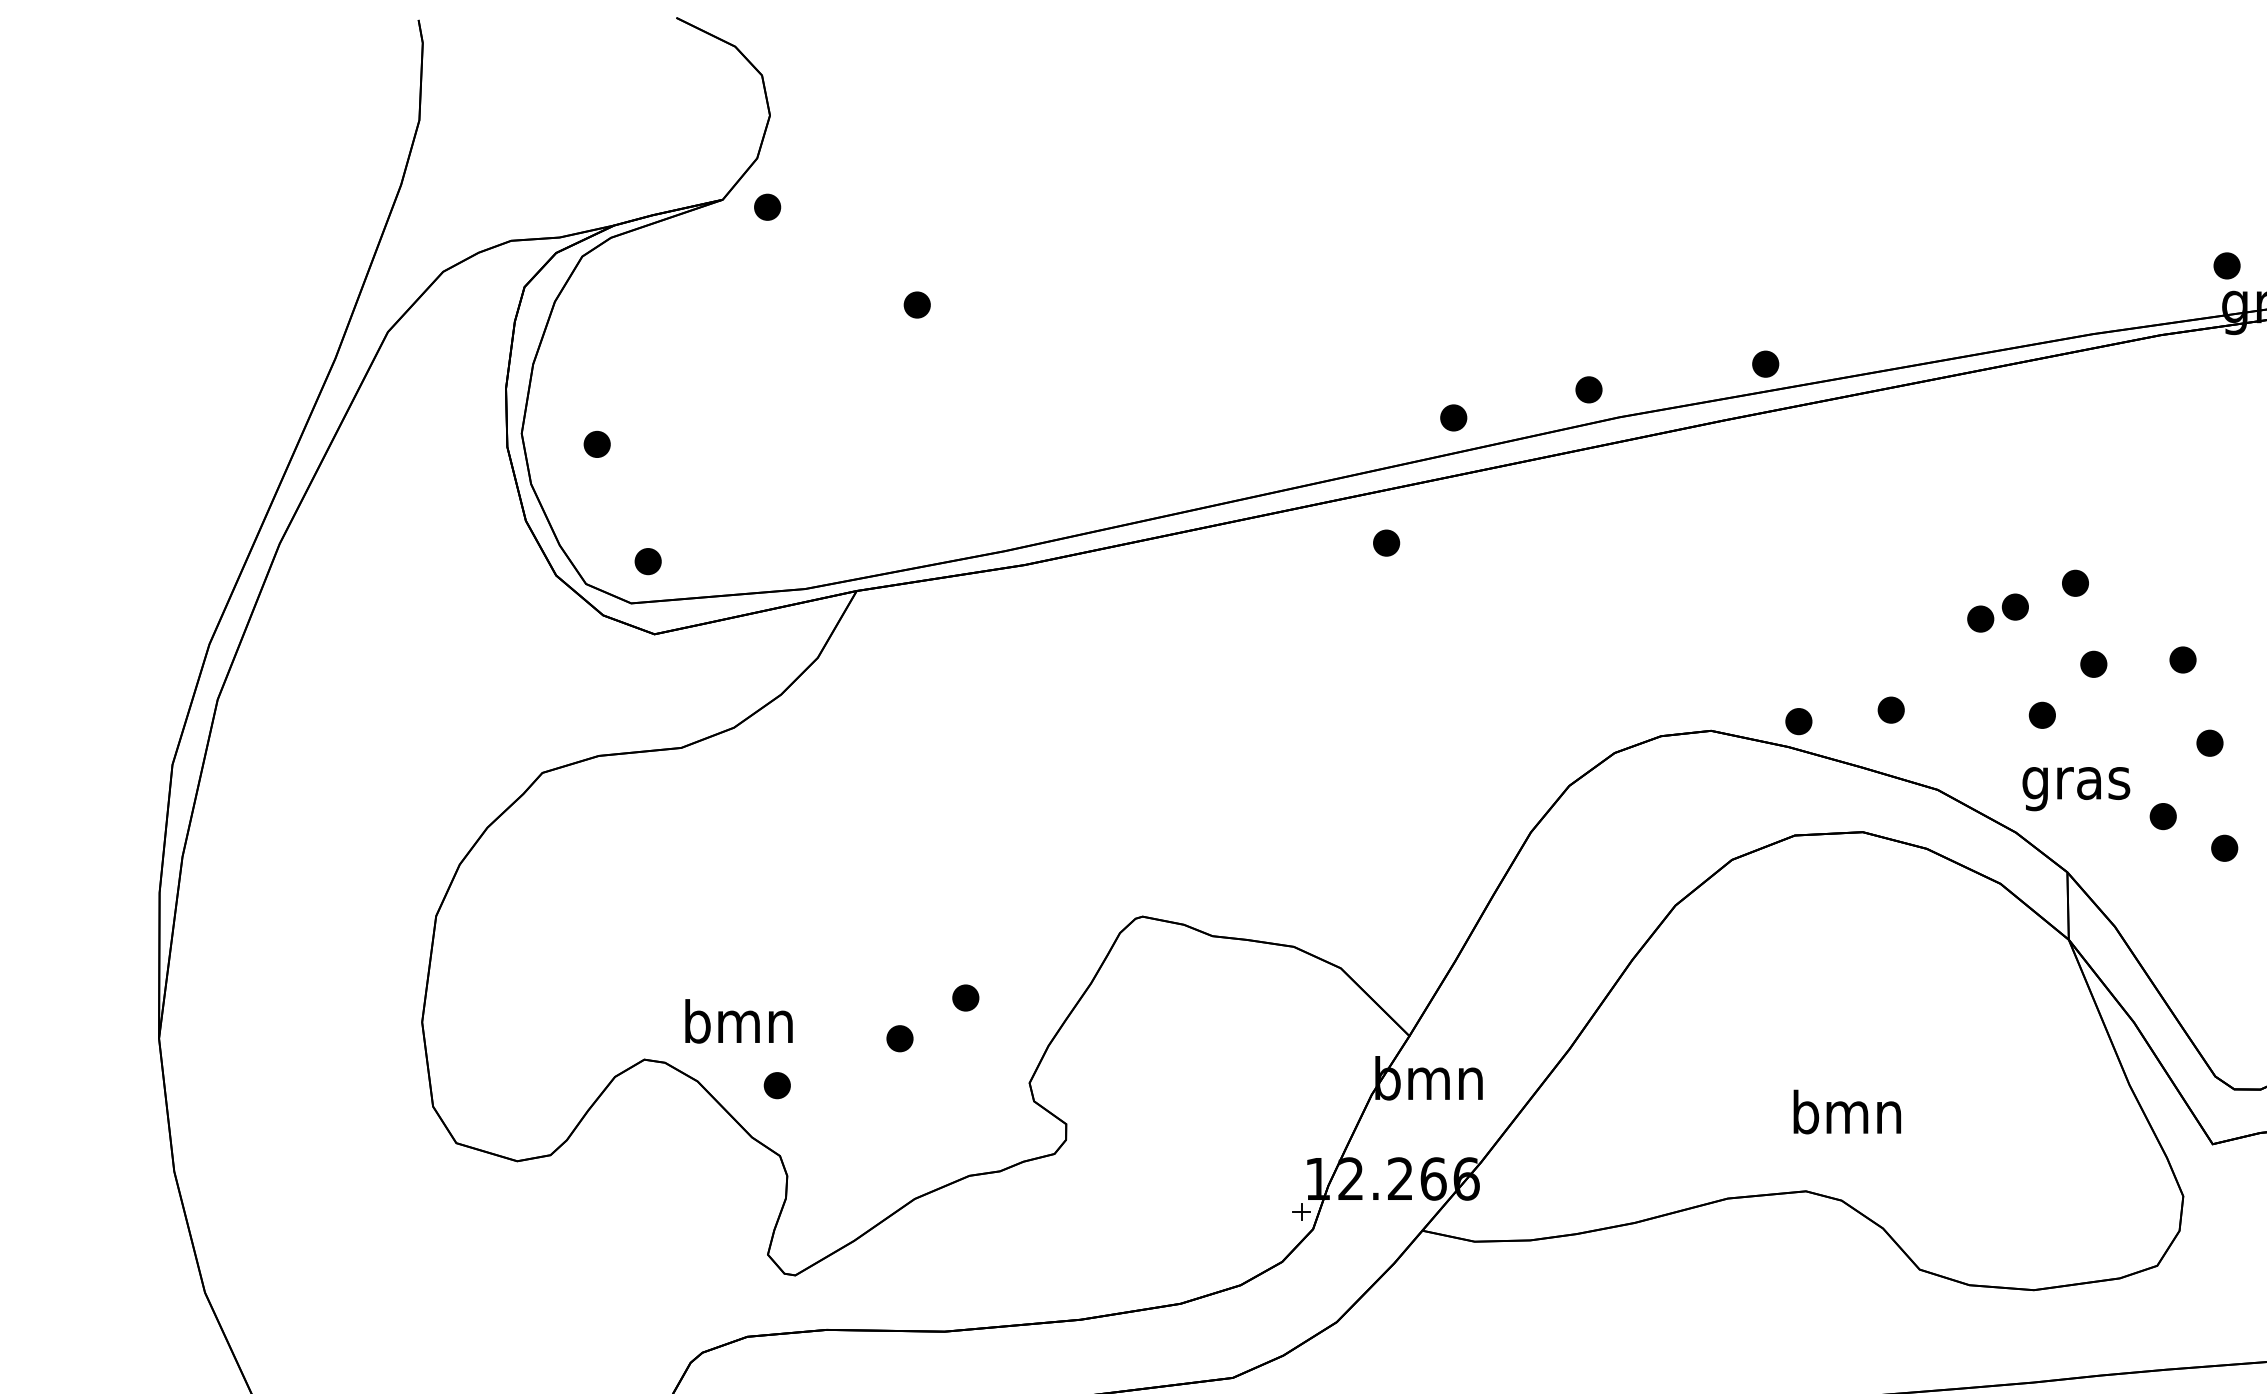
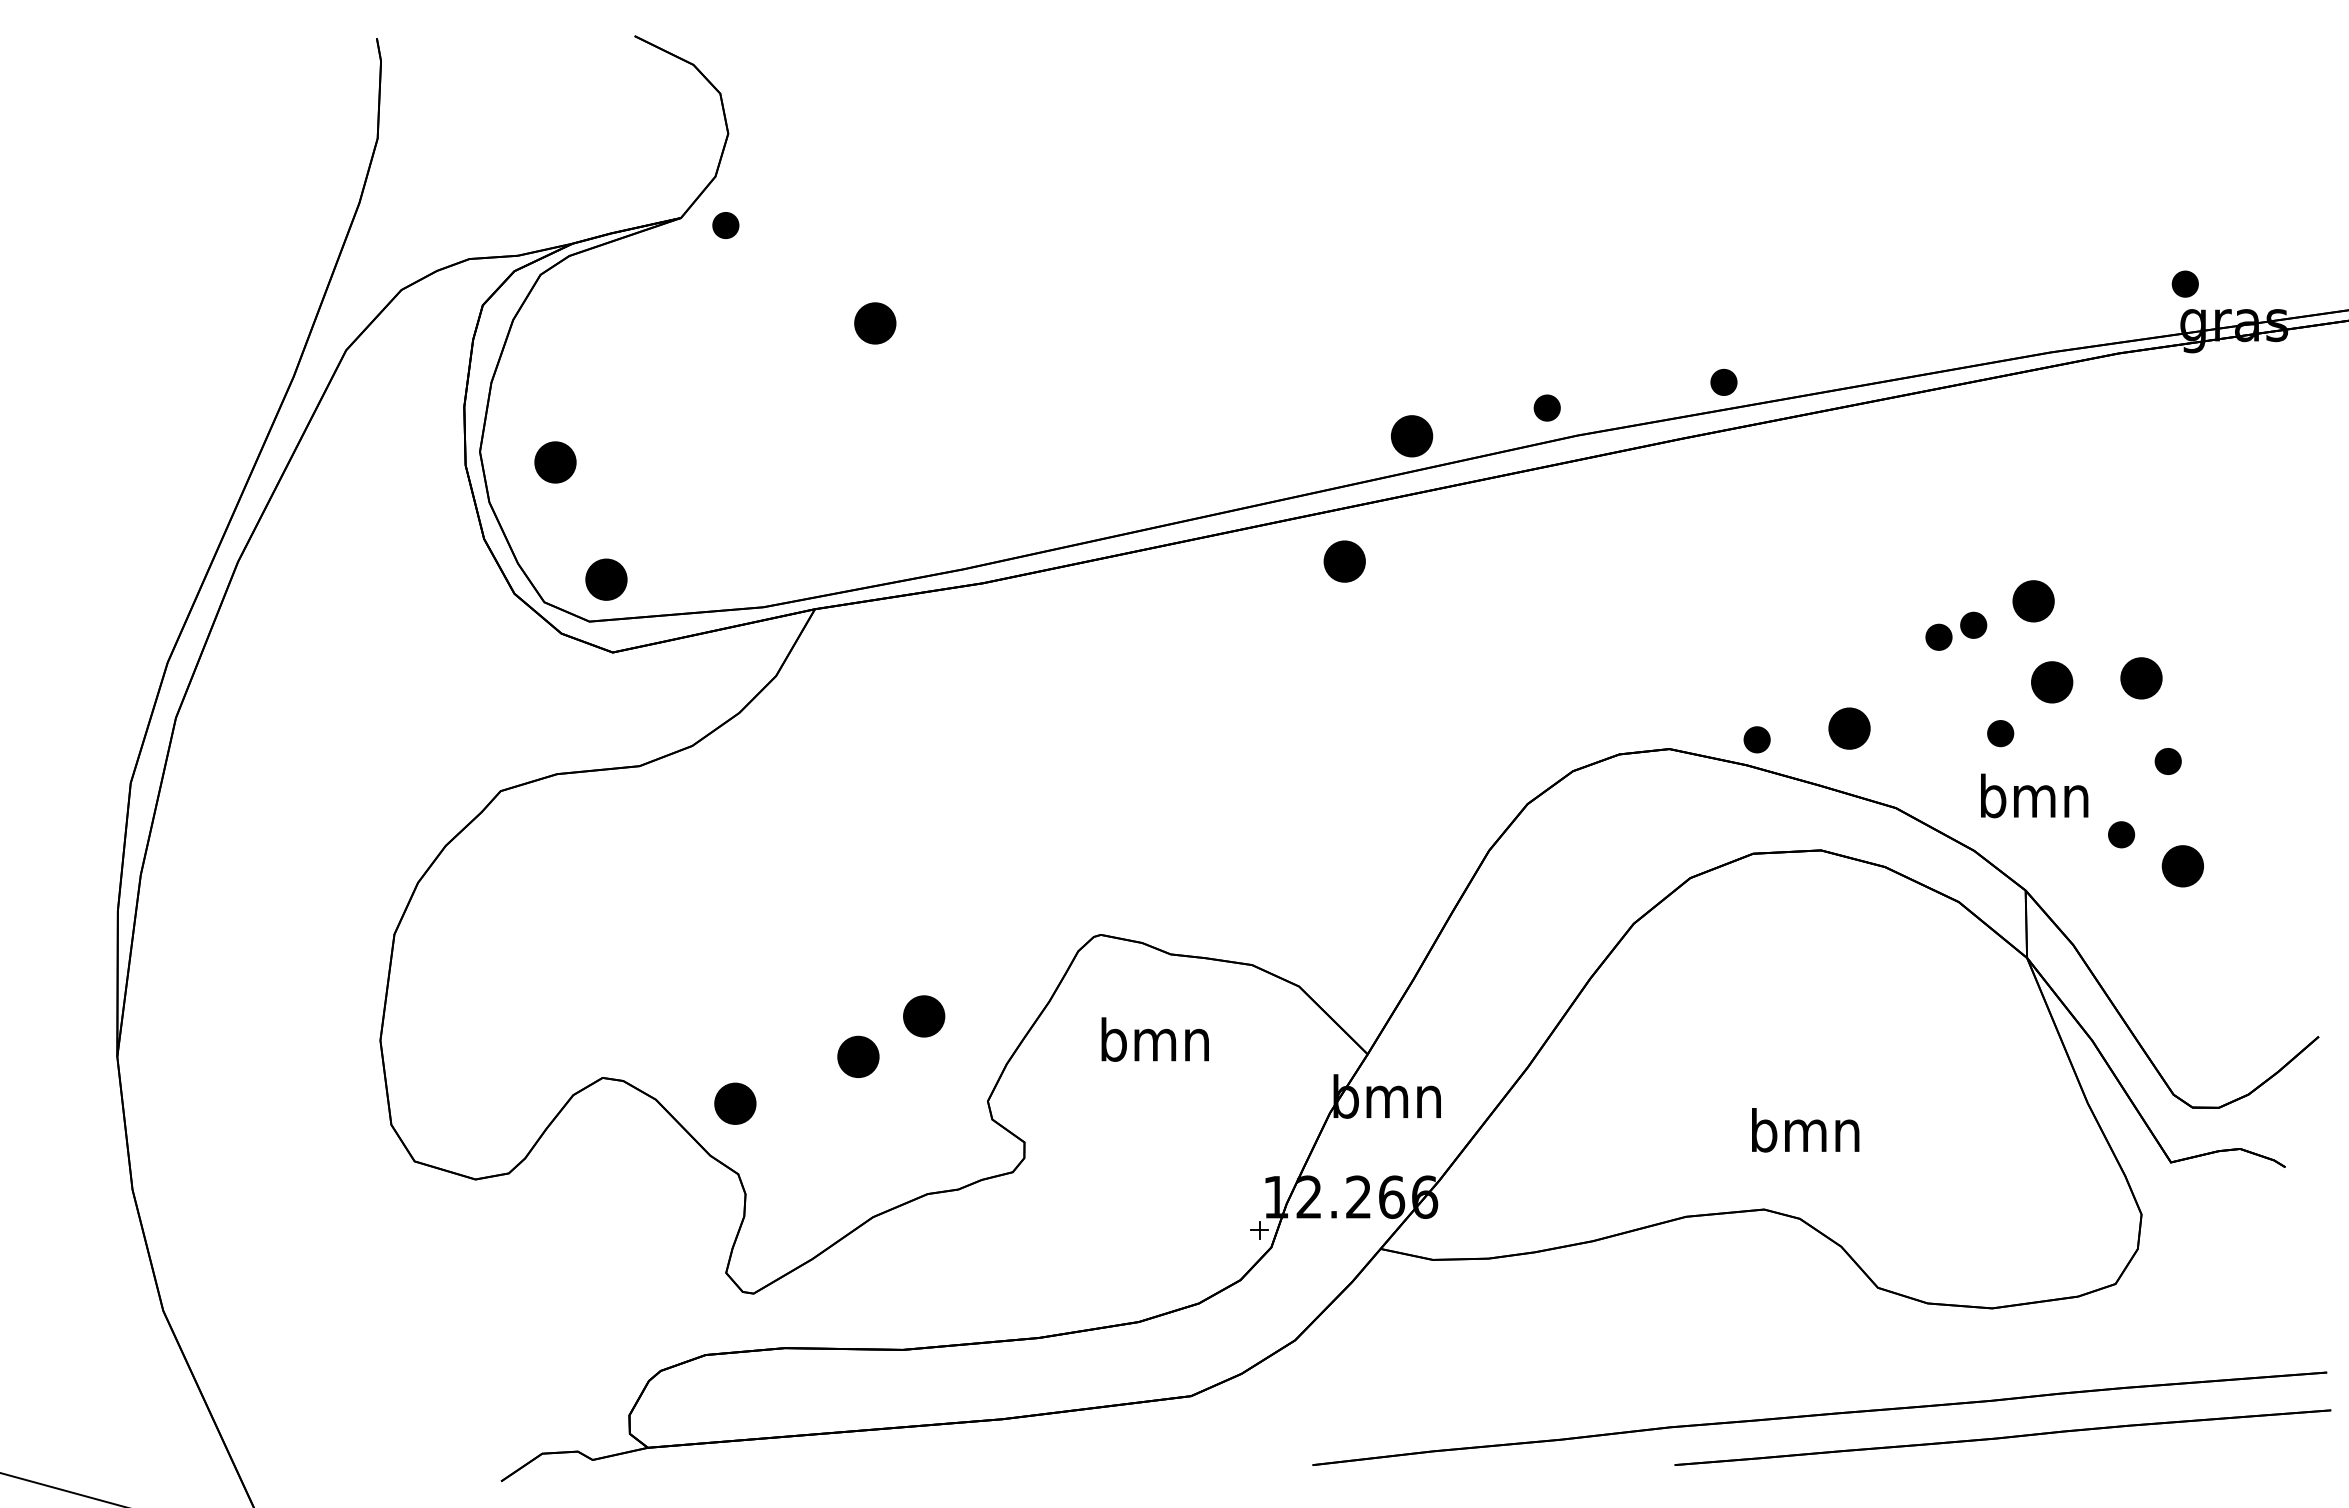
part: (917, 304) -> (875, 322), size x1.6
part: (1453, 417) -> (1411, 435), size x1.6
part: (597, 444) -> (555, 462), size x1.6
part: (1386, 542) -> (1344, 560), size x1.6
part: (648, 561) -> (606, 579), size x1.6
part: (2075, 583) -> (2033, 601), size x1.6
part: (2182, 659) -> (2140, 677), size x1.6
part: (2093, 664) -> (2051, 682), size x1.6
part: (1891, 709) -> (1849, 727), size x1.6
text: (2076, 783) -> (2034, 801), gras -> bmn
part: (2224, 848) -> (2182, 866), size x1.6
part: (965, 997) -> (923, 1015), size x1.6
text: (738, 1021) -> (1154, 1039), moved
part: (899, 1038) -> (857, 1056), size x1.6
part: (777, 1085) -> (735, 1103), size x1.6

